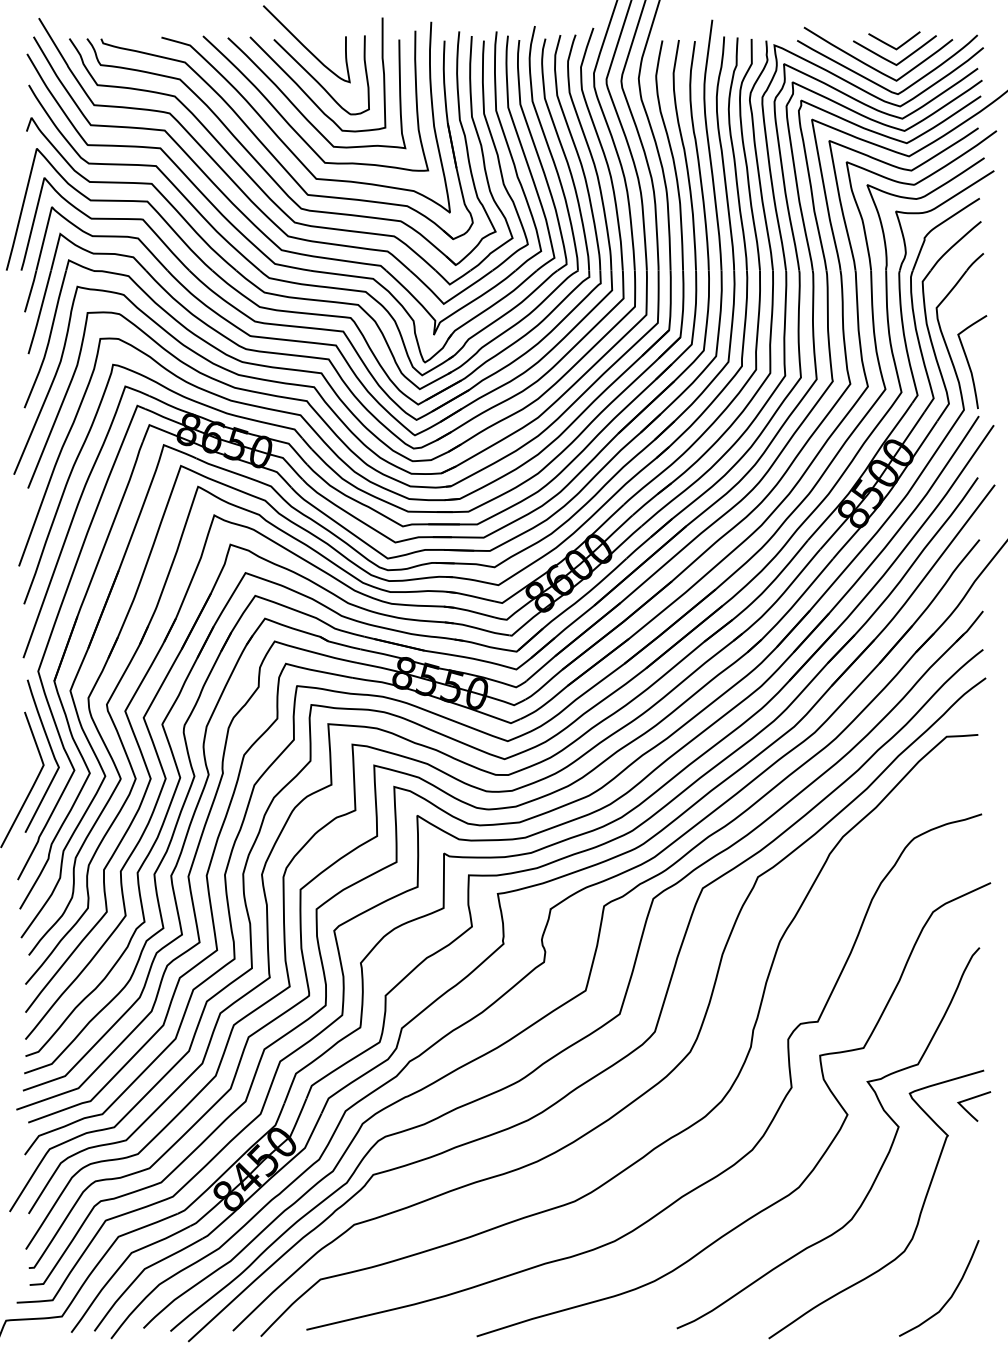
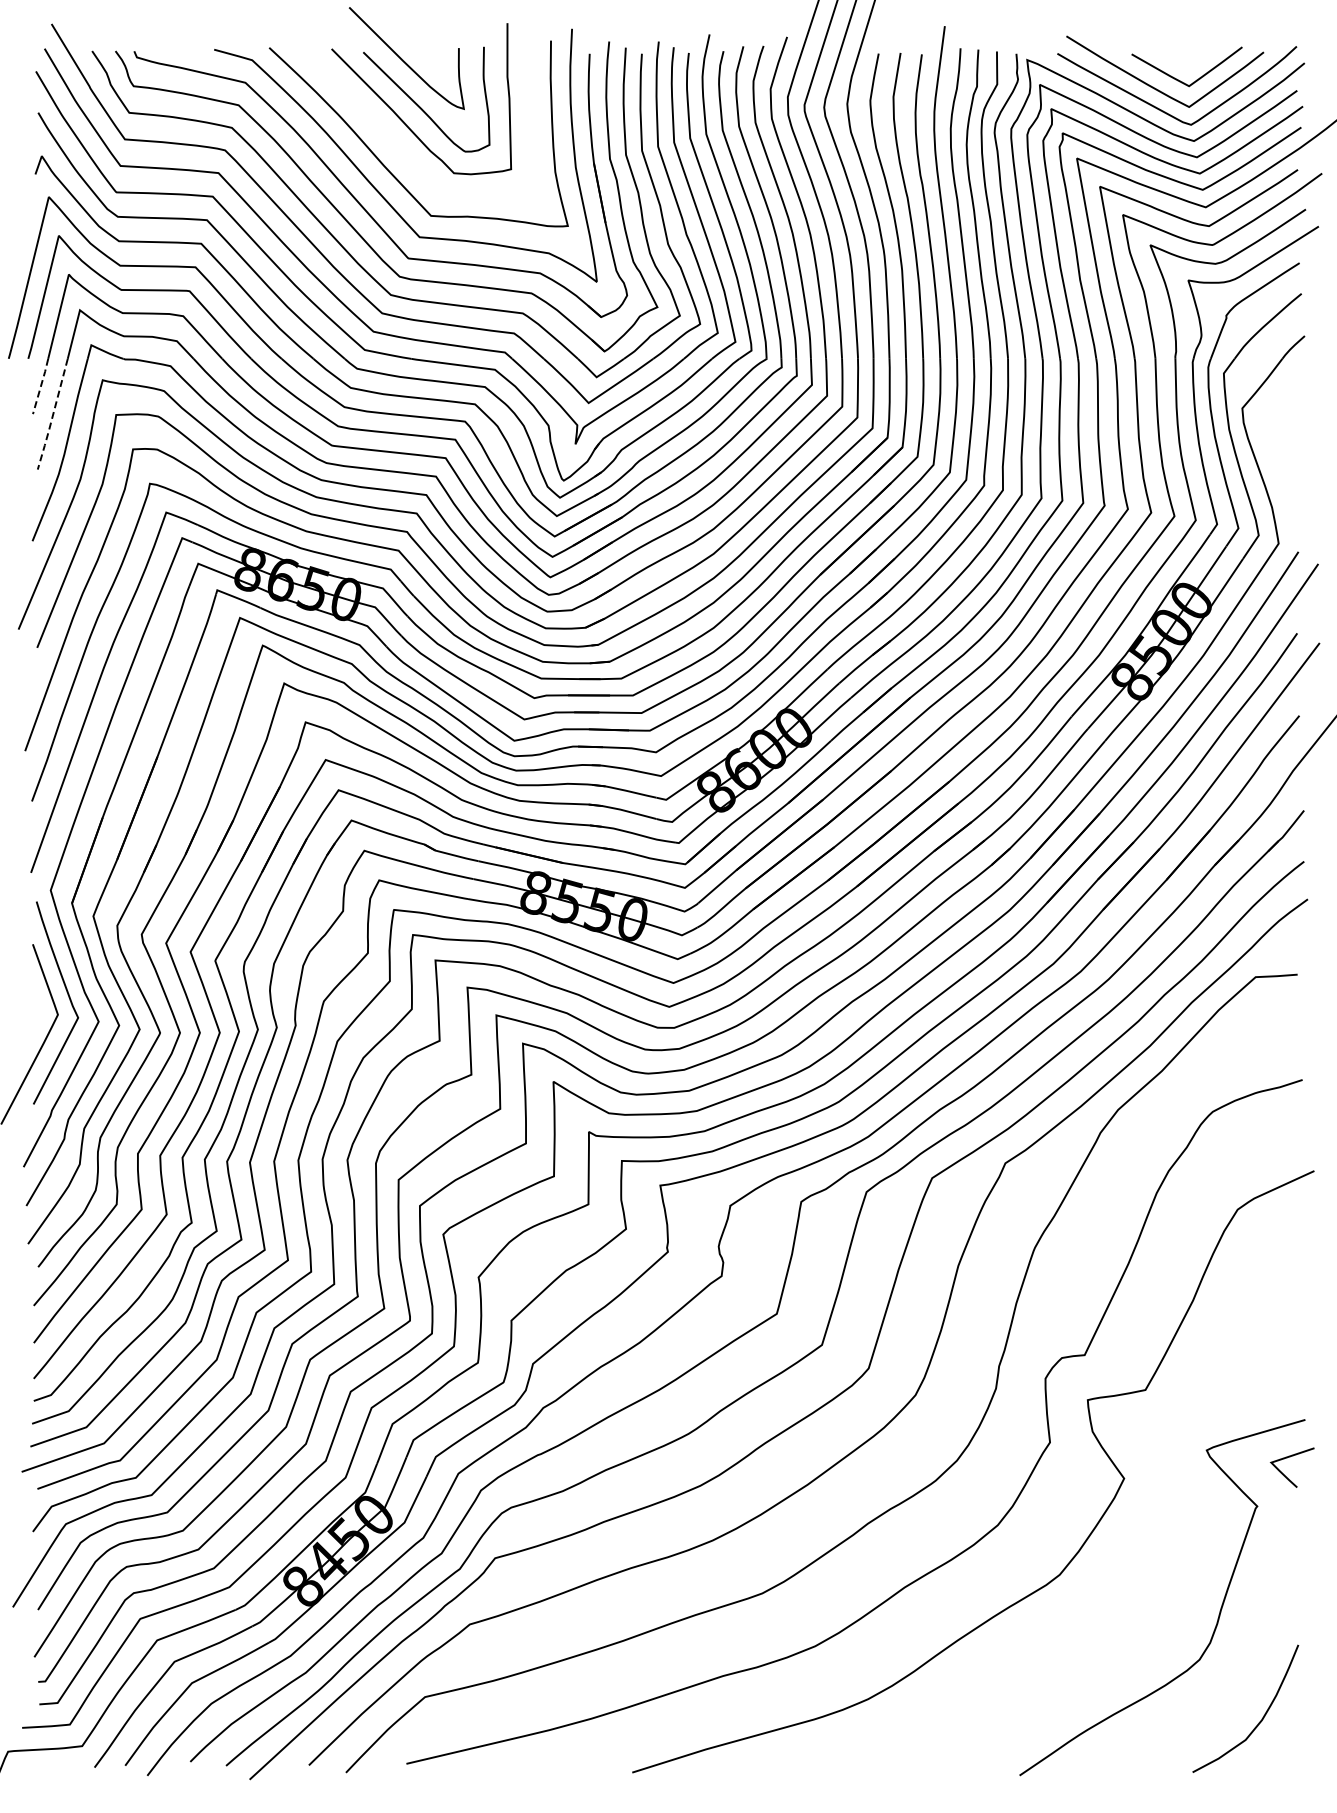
curve: (891, 45) -> (1182, 60), removed
curve: (298, 109) -> (396, 145), removed
line: (31, 290) -> (41, 385), solid -> dashed
line: (39, 314) -> (52, 416), solid -> dashed
curve: (969, 363) -> (1285, 481), removed
curve: (881, 1165) -> (1169, 1545), removed

